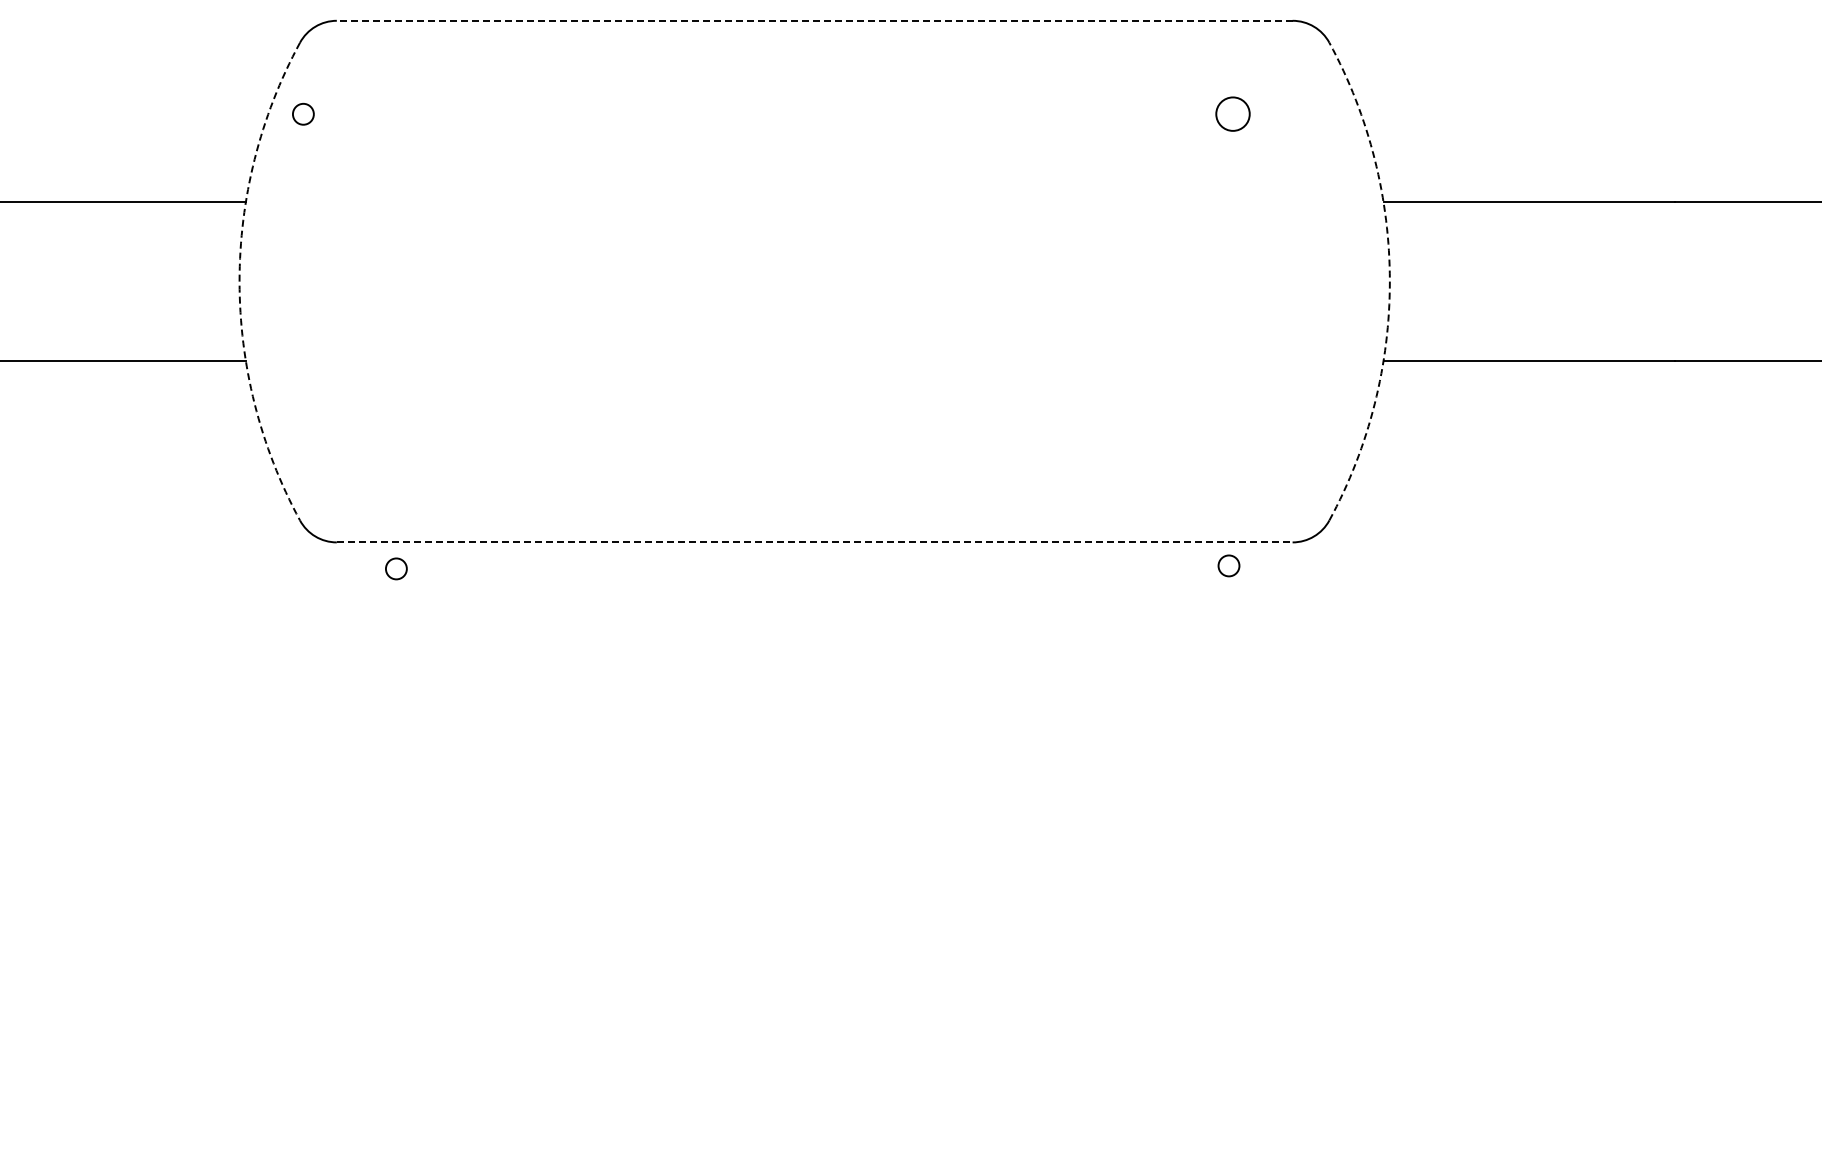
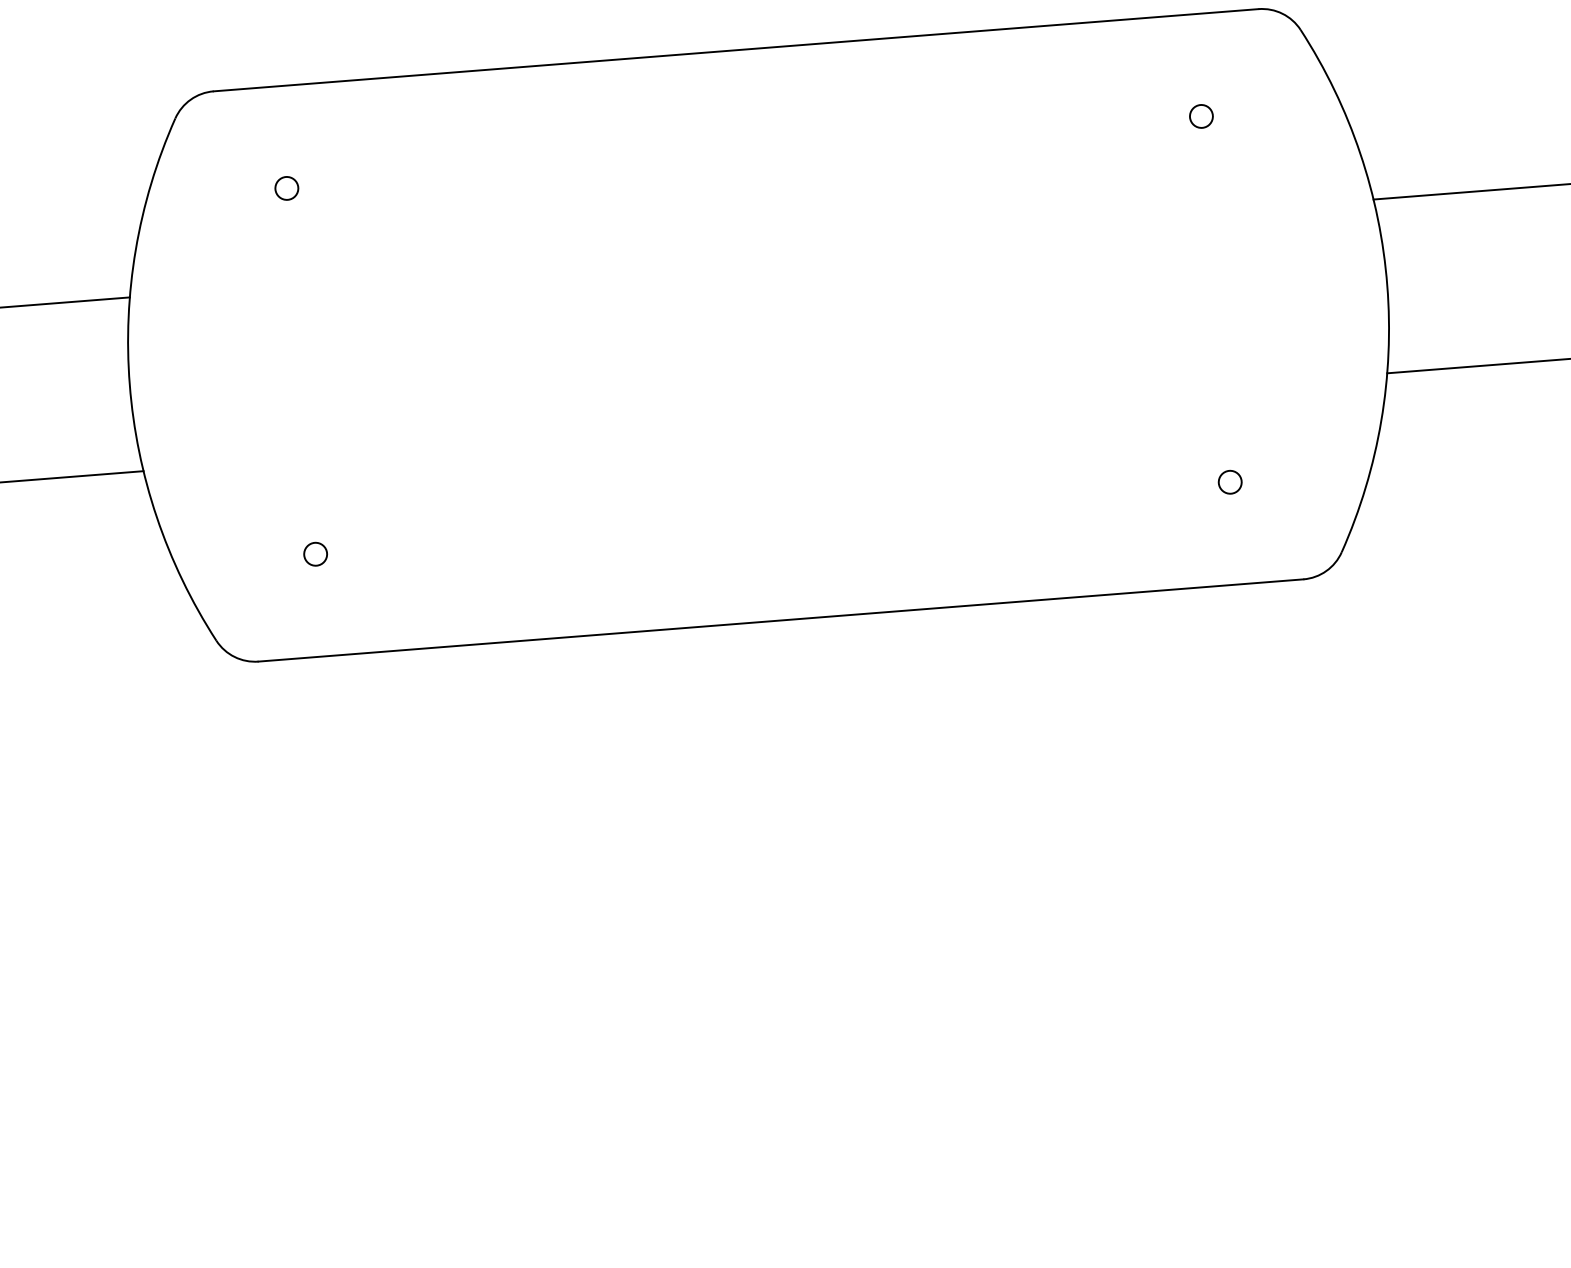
line: (814, 20) -> (735, 49), dashed -> solid
circle: (303, 113) -> (286, 187), moved
circle: (1232, 114) -> (1200, 116), size x0.62
arc: (239, 281) -> (129, 384), dashed -> solid
arc: (1389, 281) -> (1386, 285), dashed -> solid
line: (814, 542) -> (780, 620), dashed -> solid
circle: (1228, 565) -> (1229, 481), moved
circle: (396, 568) -> (315, 553), moved

